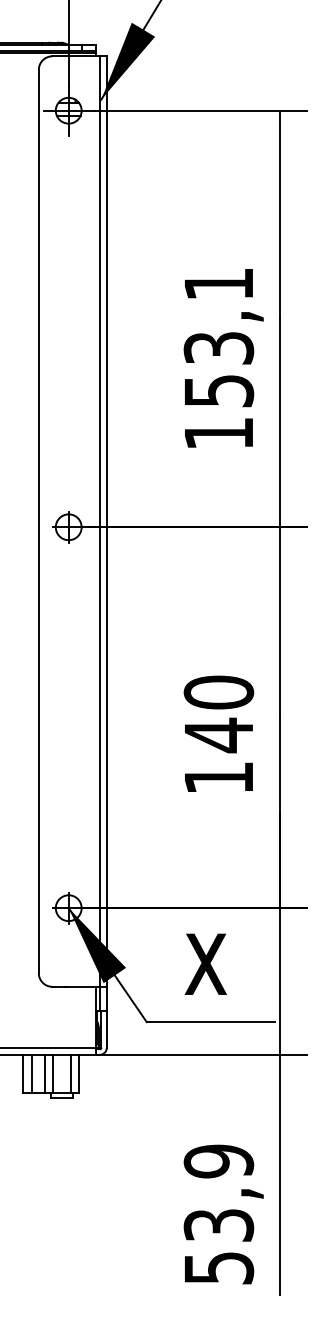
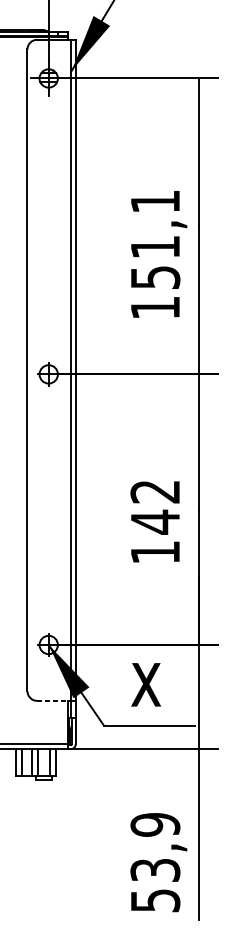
text: (218, 348) -> (155, 247), 153,1 -> 151,1
text: (218, 692) -> (155, 491), 140 -> 142
line: (76, 986) -> (54, 700), solid -> dashed

